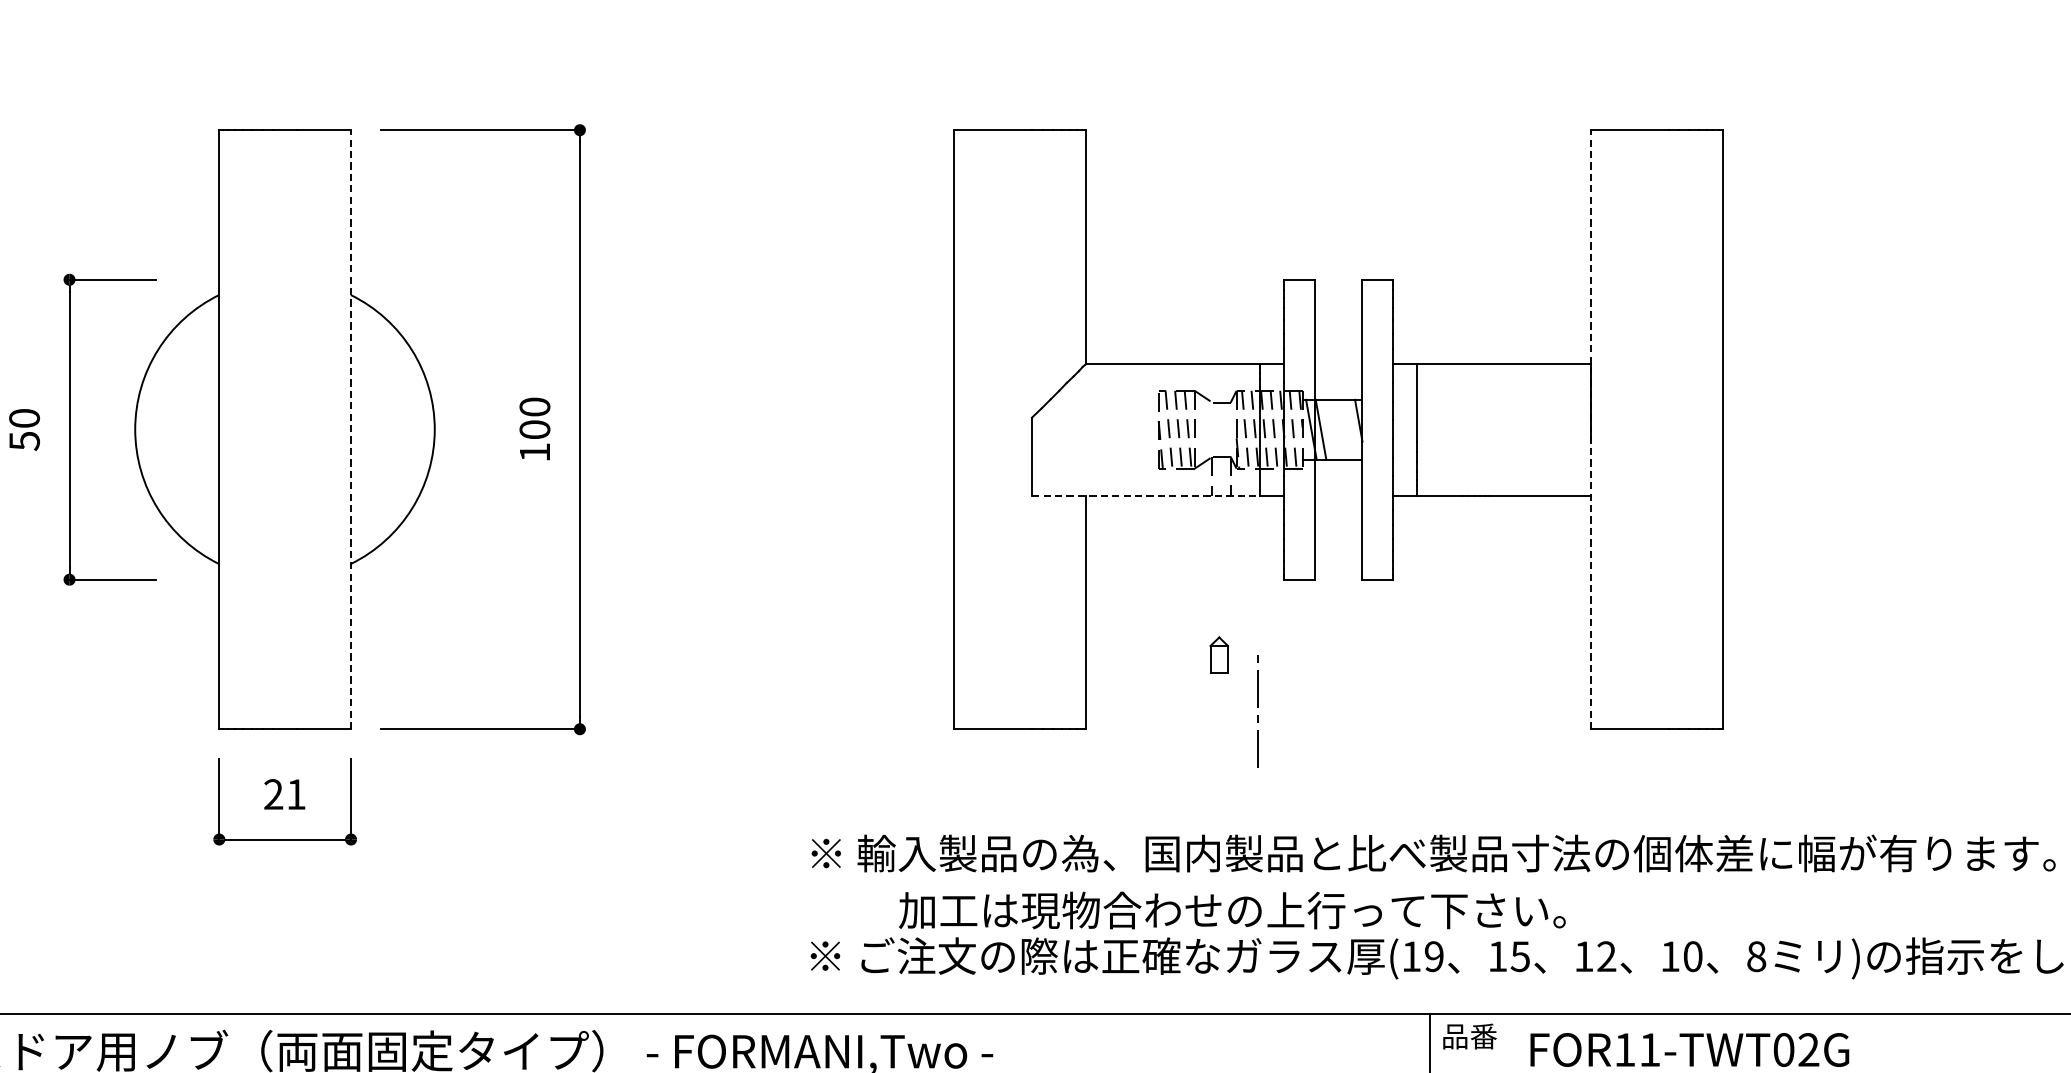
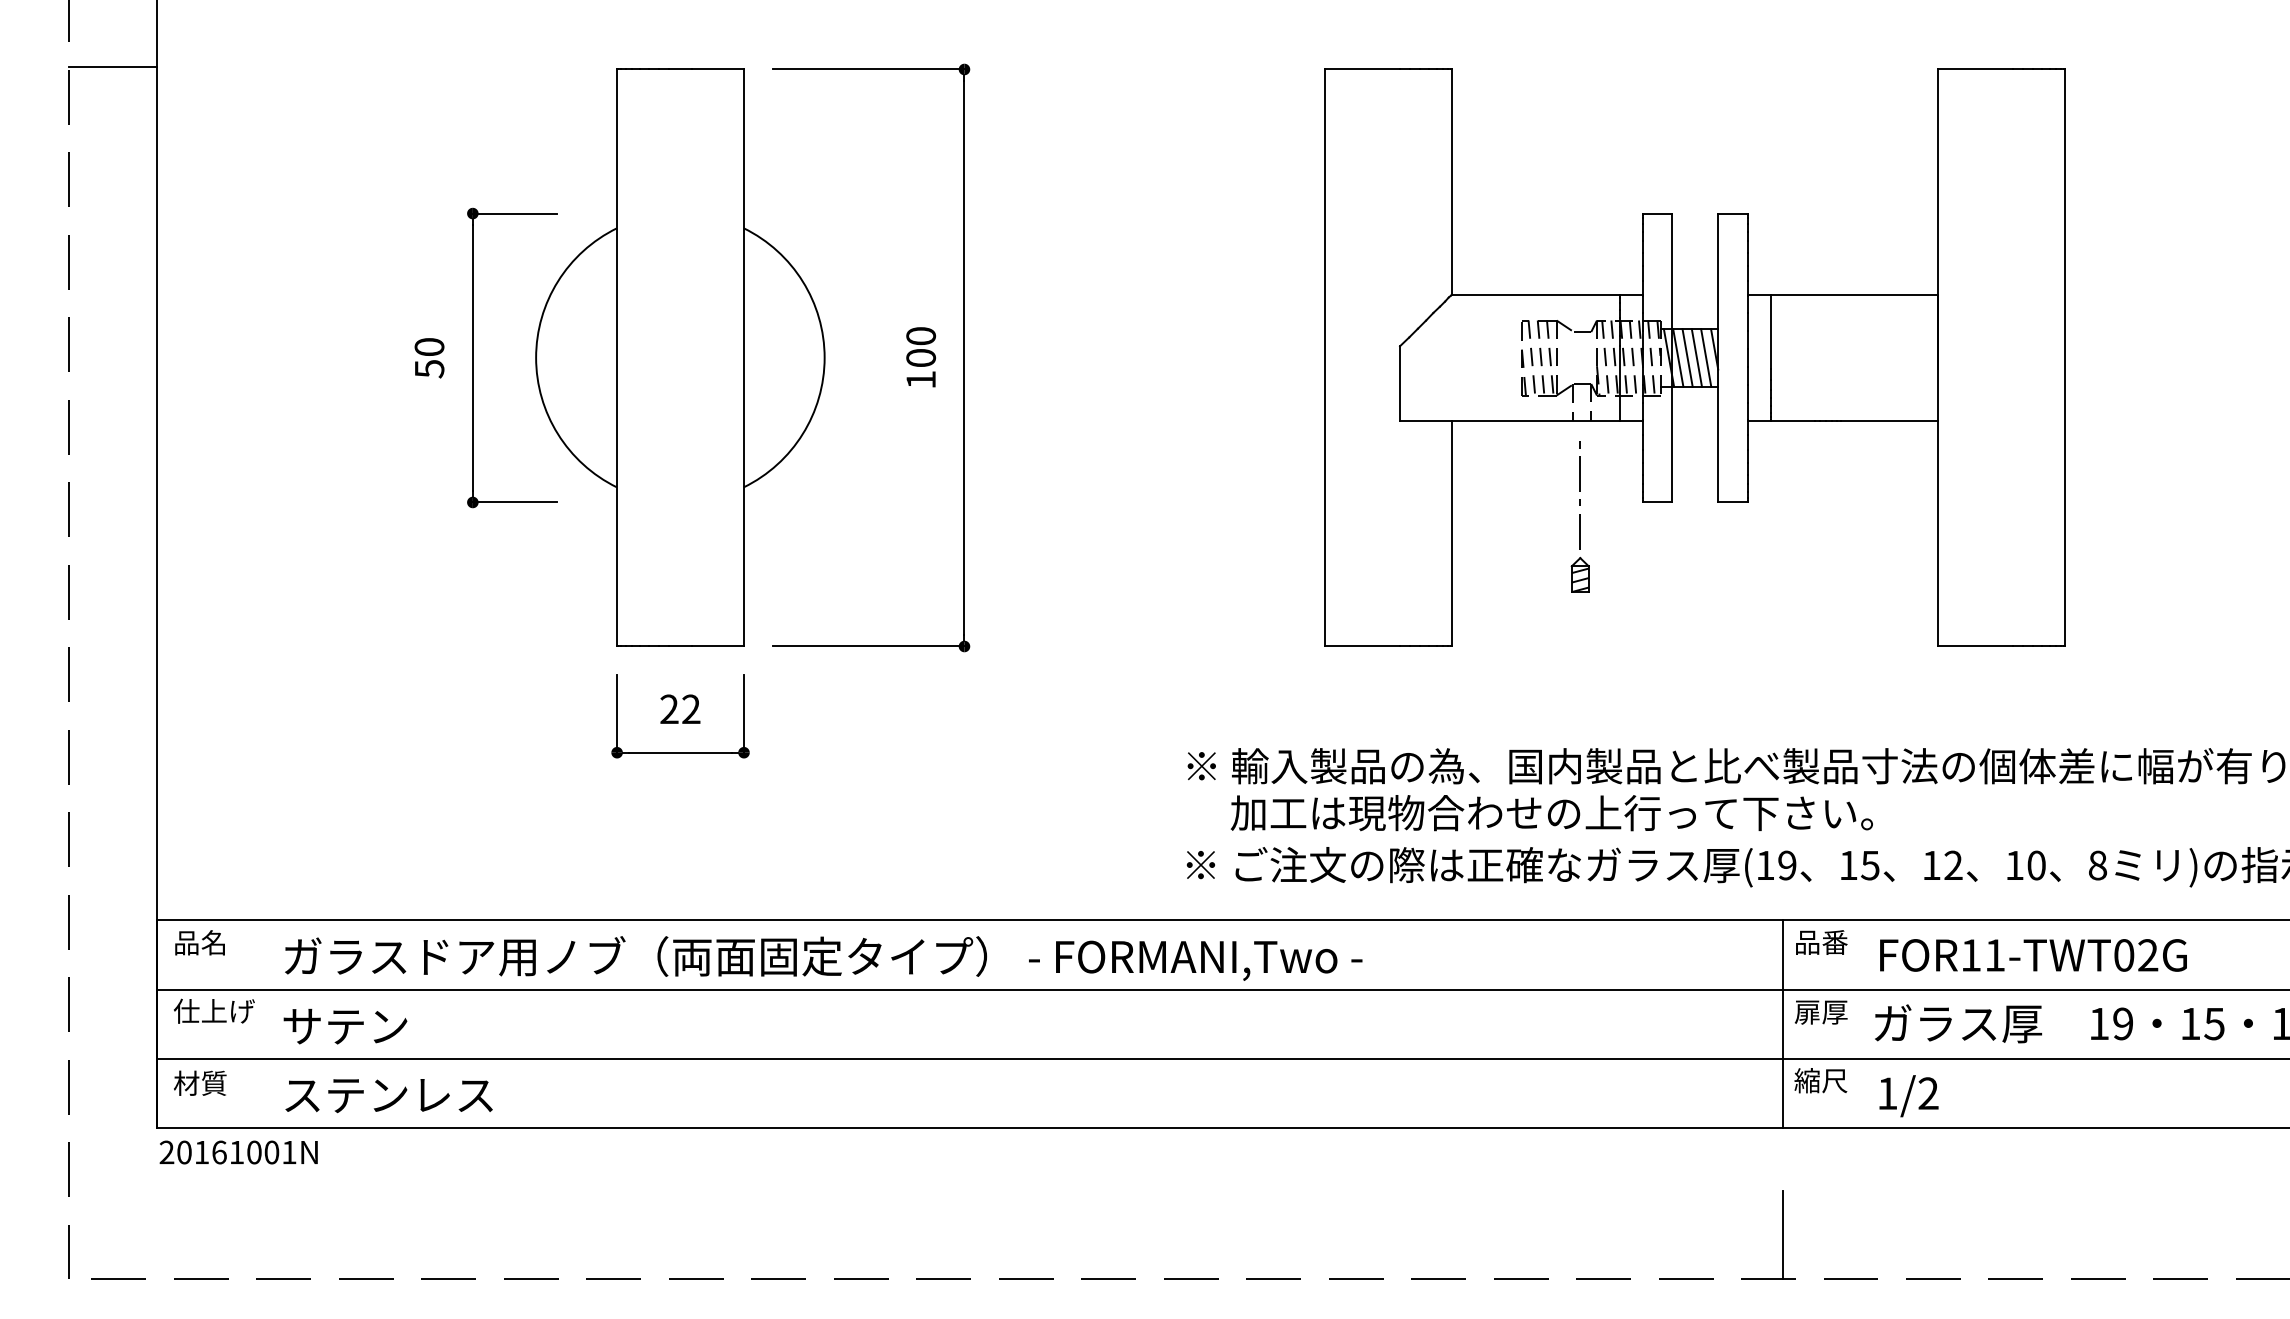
line: (351, 429) -> (744, 357), dashed -> solid
line: (1330, 429) -> (1687, 357), added
line: (1339, 429) -> (1696, 357), added
line: (1350, 429) -> (1706, 357), added
line: (1591, 429) -> (1938, 357), dashed -> solid
line: (1145, 495) -> (1509, 421), dashed -> solid
hatch: (1218, 660) -> (1579, 580), added
line: (1256, 707) -> (1579, 491), moved
text: (296, 793) -> (691, 708), 21 -> 22
text: (1231, 910) -> (1551, 813), moved

